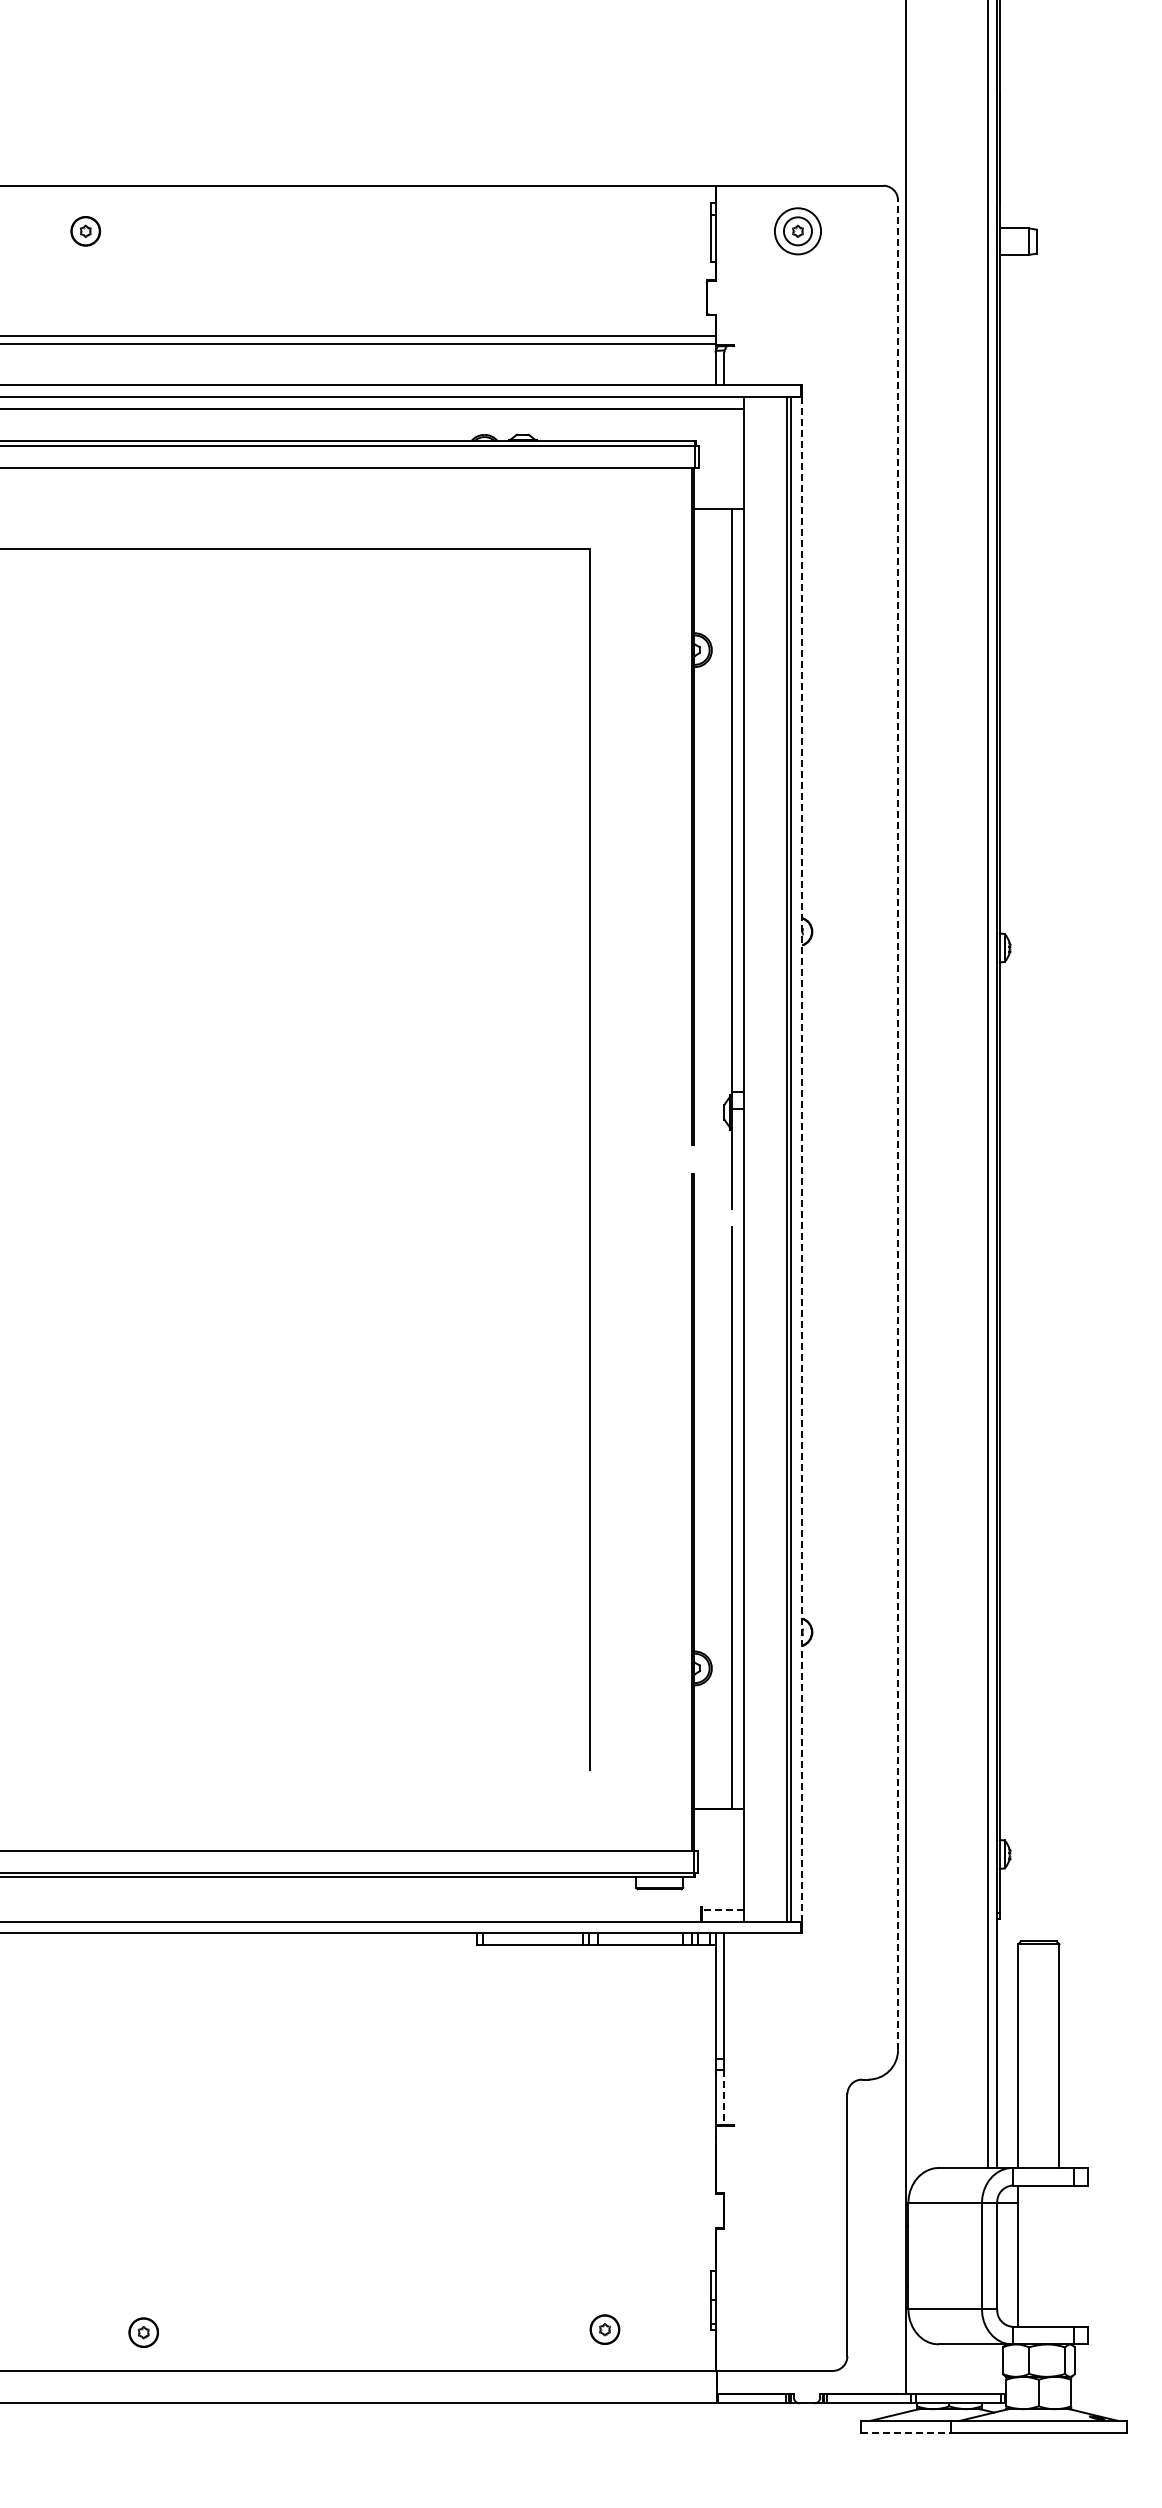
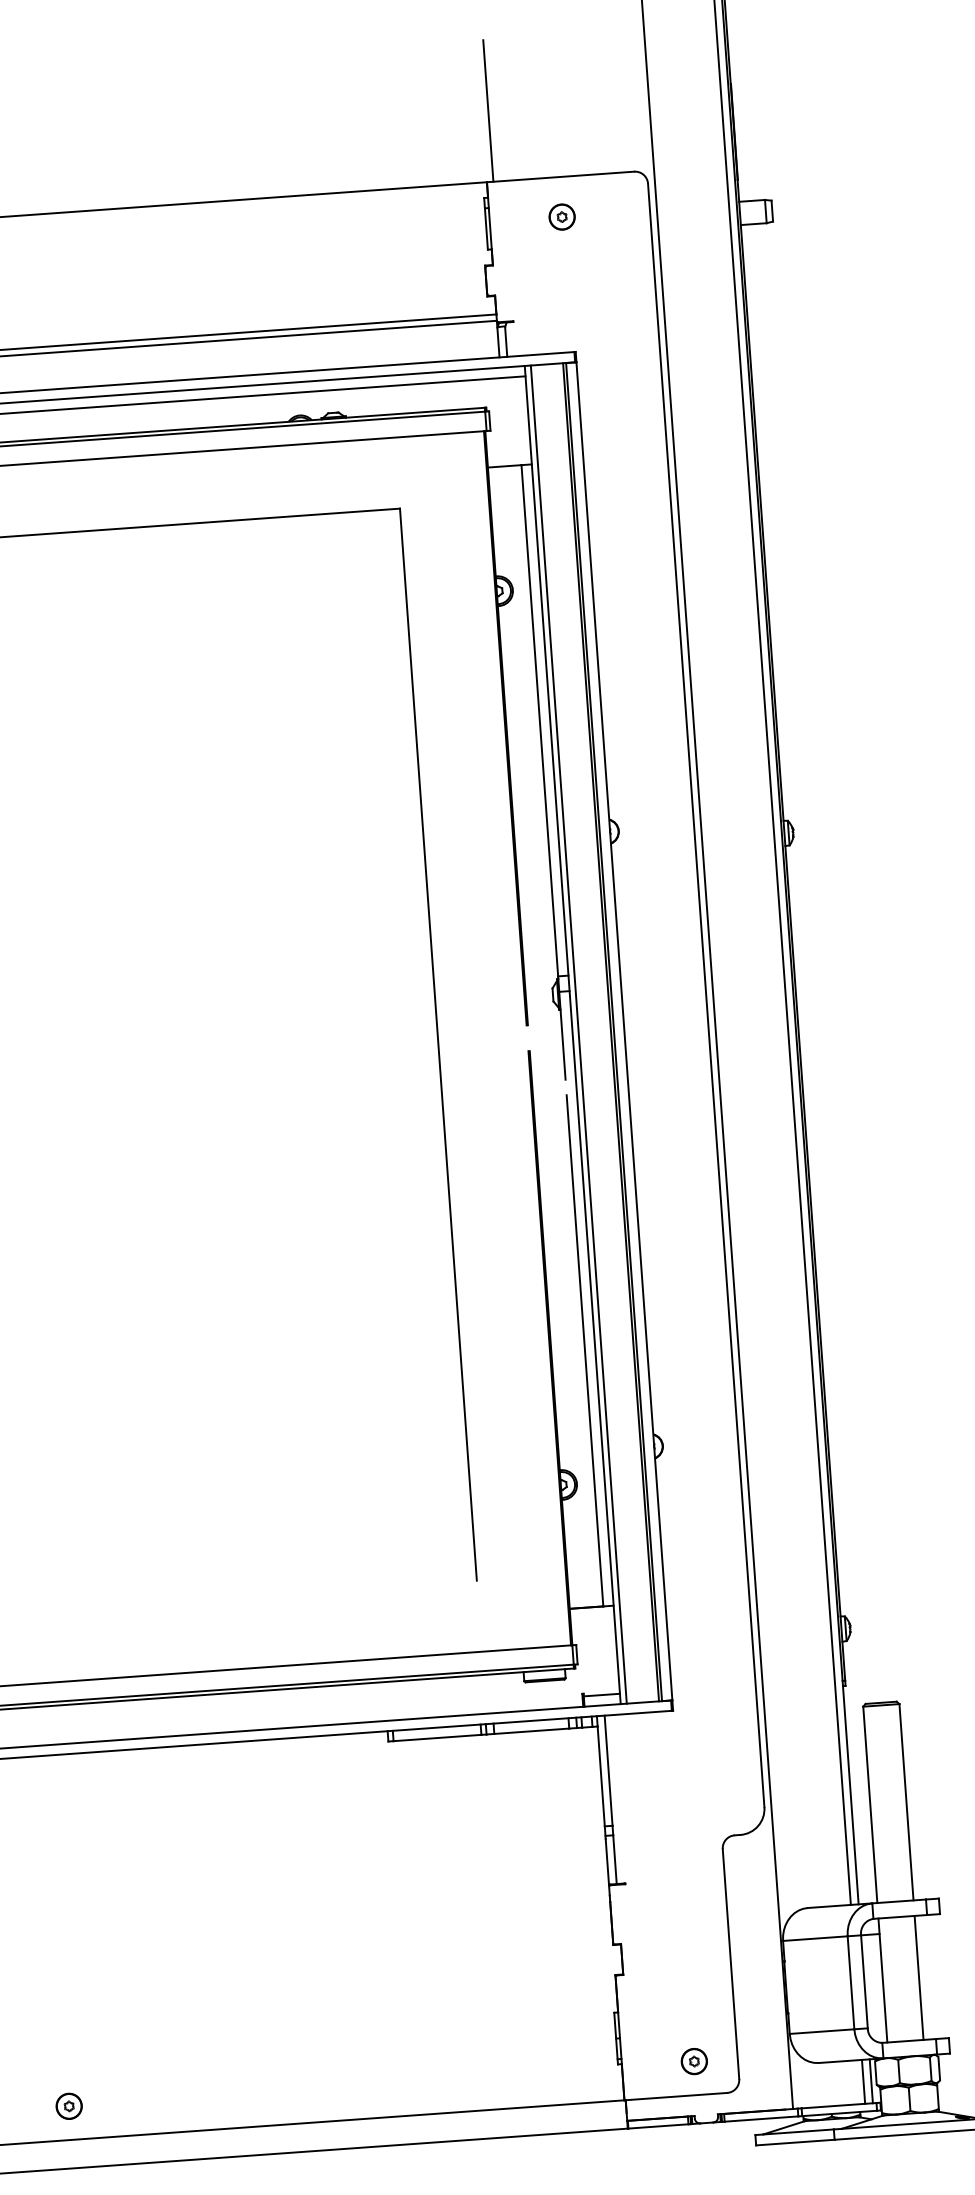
line: (722, 104) -> (487, 110), added
circle: (797, 230) -> (561, 216), size x0.62
line: (898, 1125) -> (706, 995), dashed -> solid
line: (802, 1158) -> (624, 1030), dashed -> solid
line: (750, 1159) -> (578, 1034), added
line: (722, 1909) -> (601, 1694), dashed -> solid
line: (724, 2097) -> (615, 1859), dashed -> solid
line: (1059, 2255) -> (919, 1977), added
part: (604, 2329) -> (693, 2061), moved
part: (143, 2332) -> (68, 2106), moved
line: (988, 2369) -> (863, 2081), added
line: (996, 2369) -> (870, 2081), added
line: (905, 2432) -> (795, 2142), dashed -> solid

